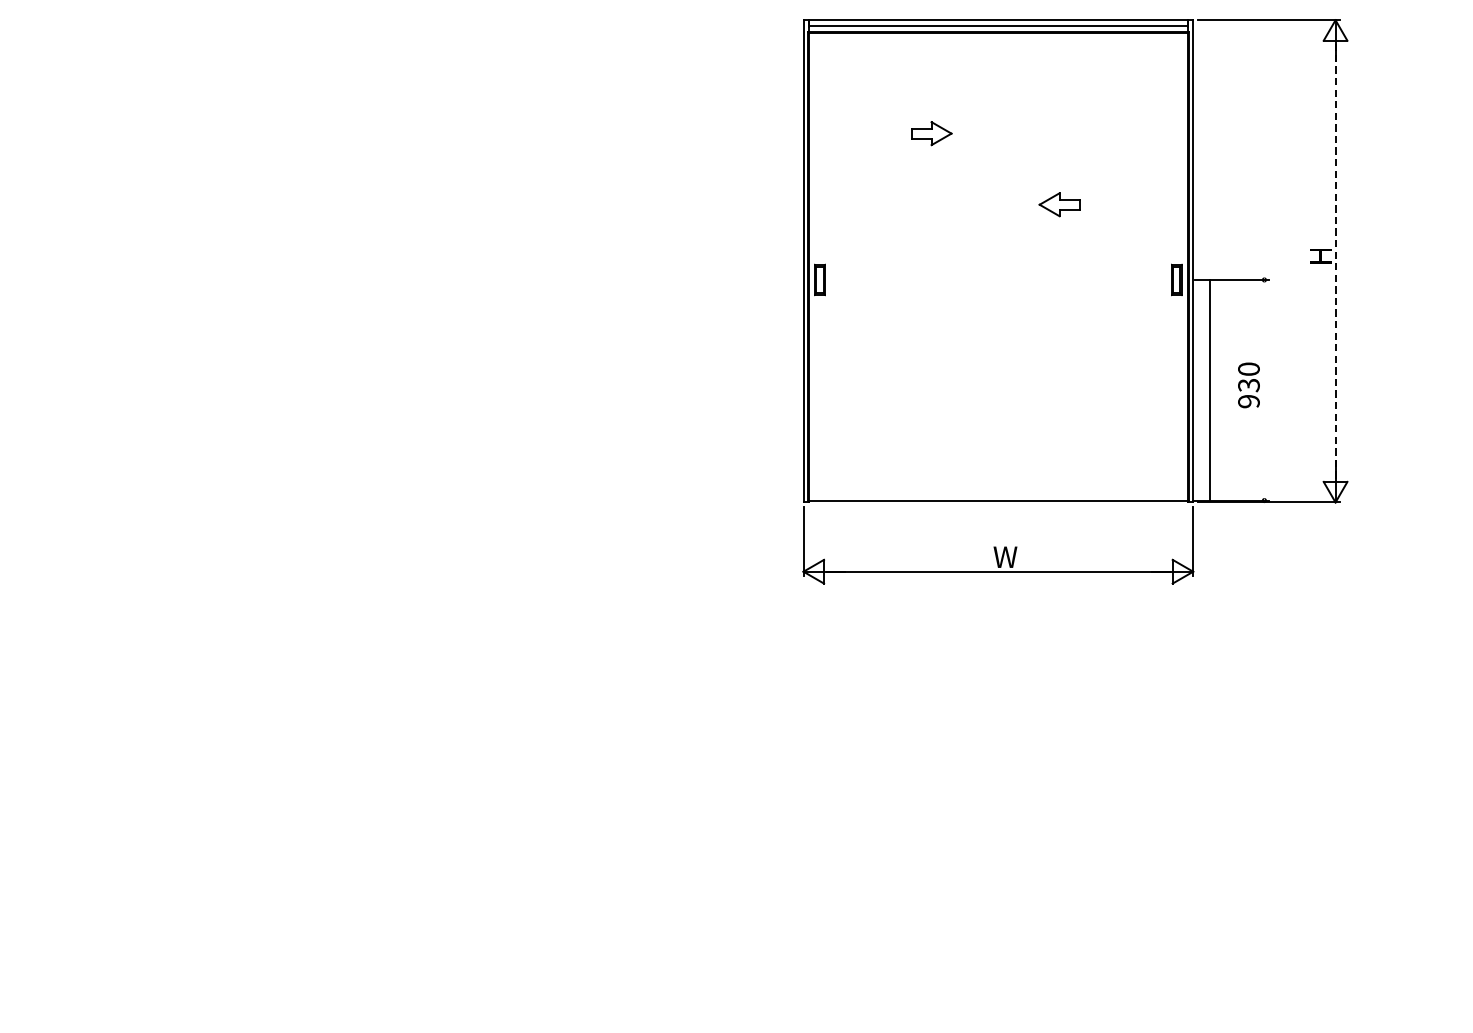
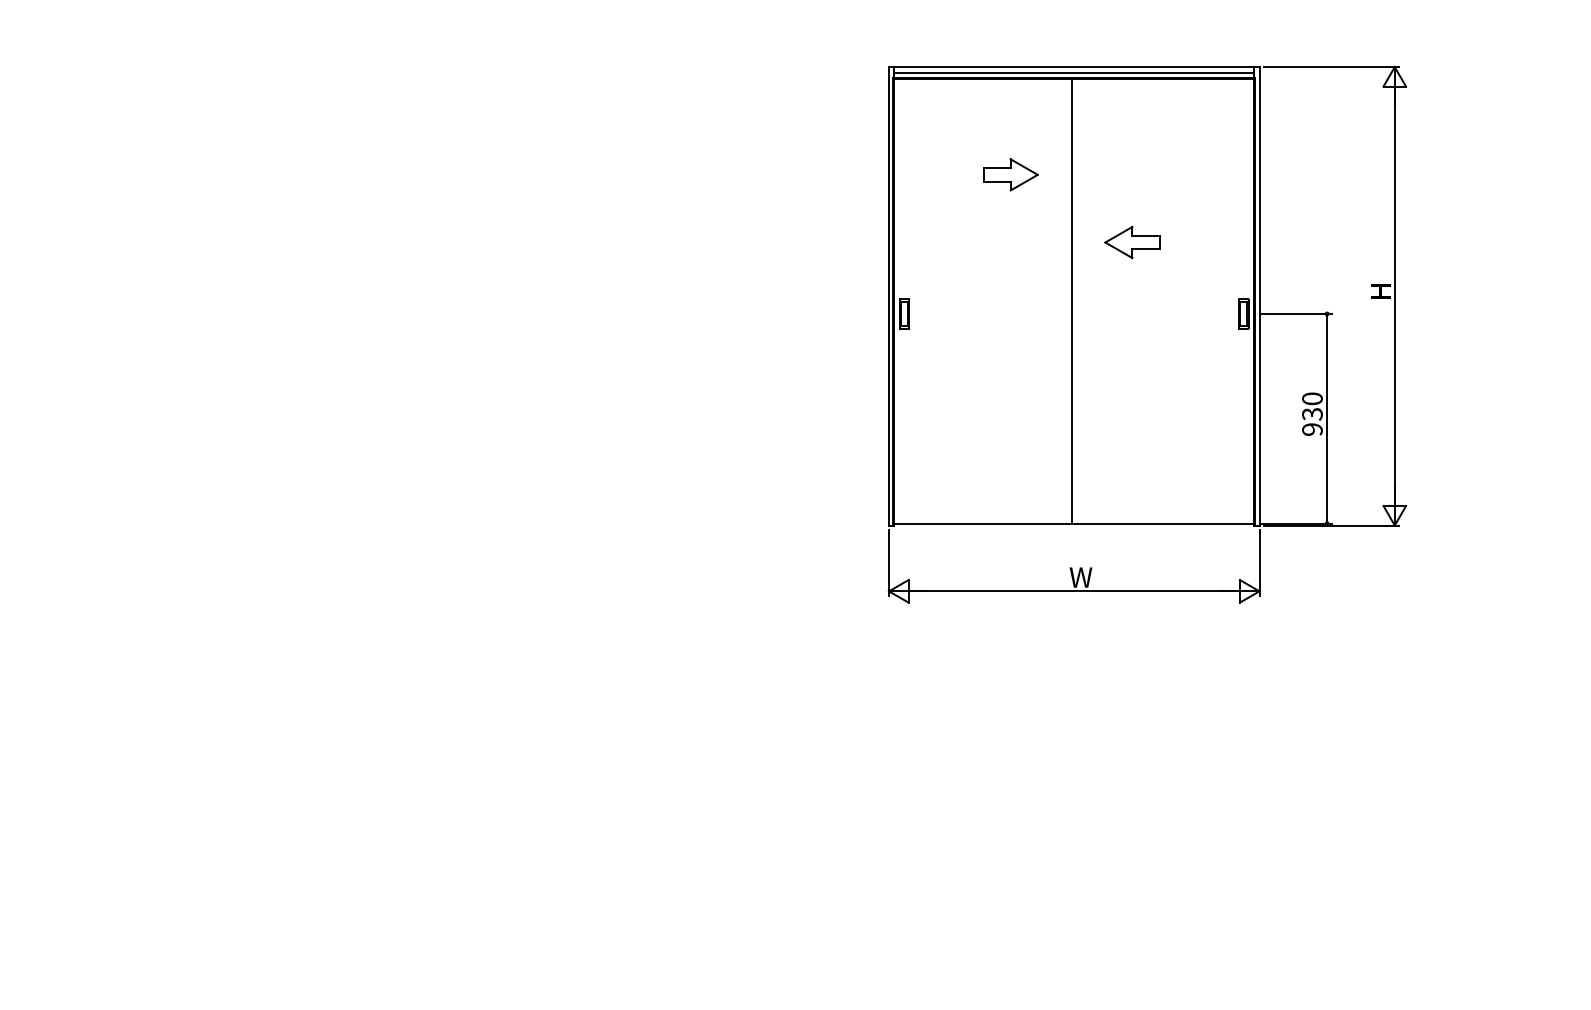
part: (931, 133) -> (1010, 174), size x1.43
part: (1059, 204) -> (1132, 242), size x1.43
line: (1335, 261) -> (1394, 296), dashed -> solid
line: (995, 265) -> (1071, 300), added
line: (1210, 389) -> (1327, 418), moved

